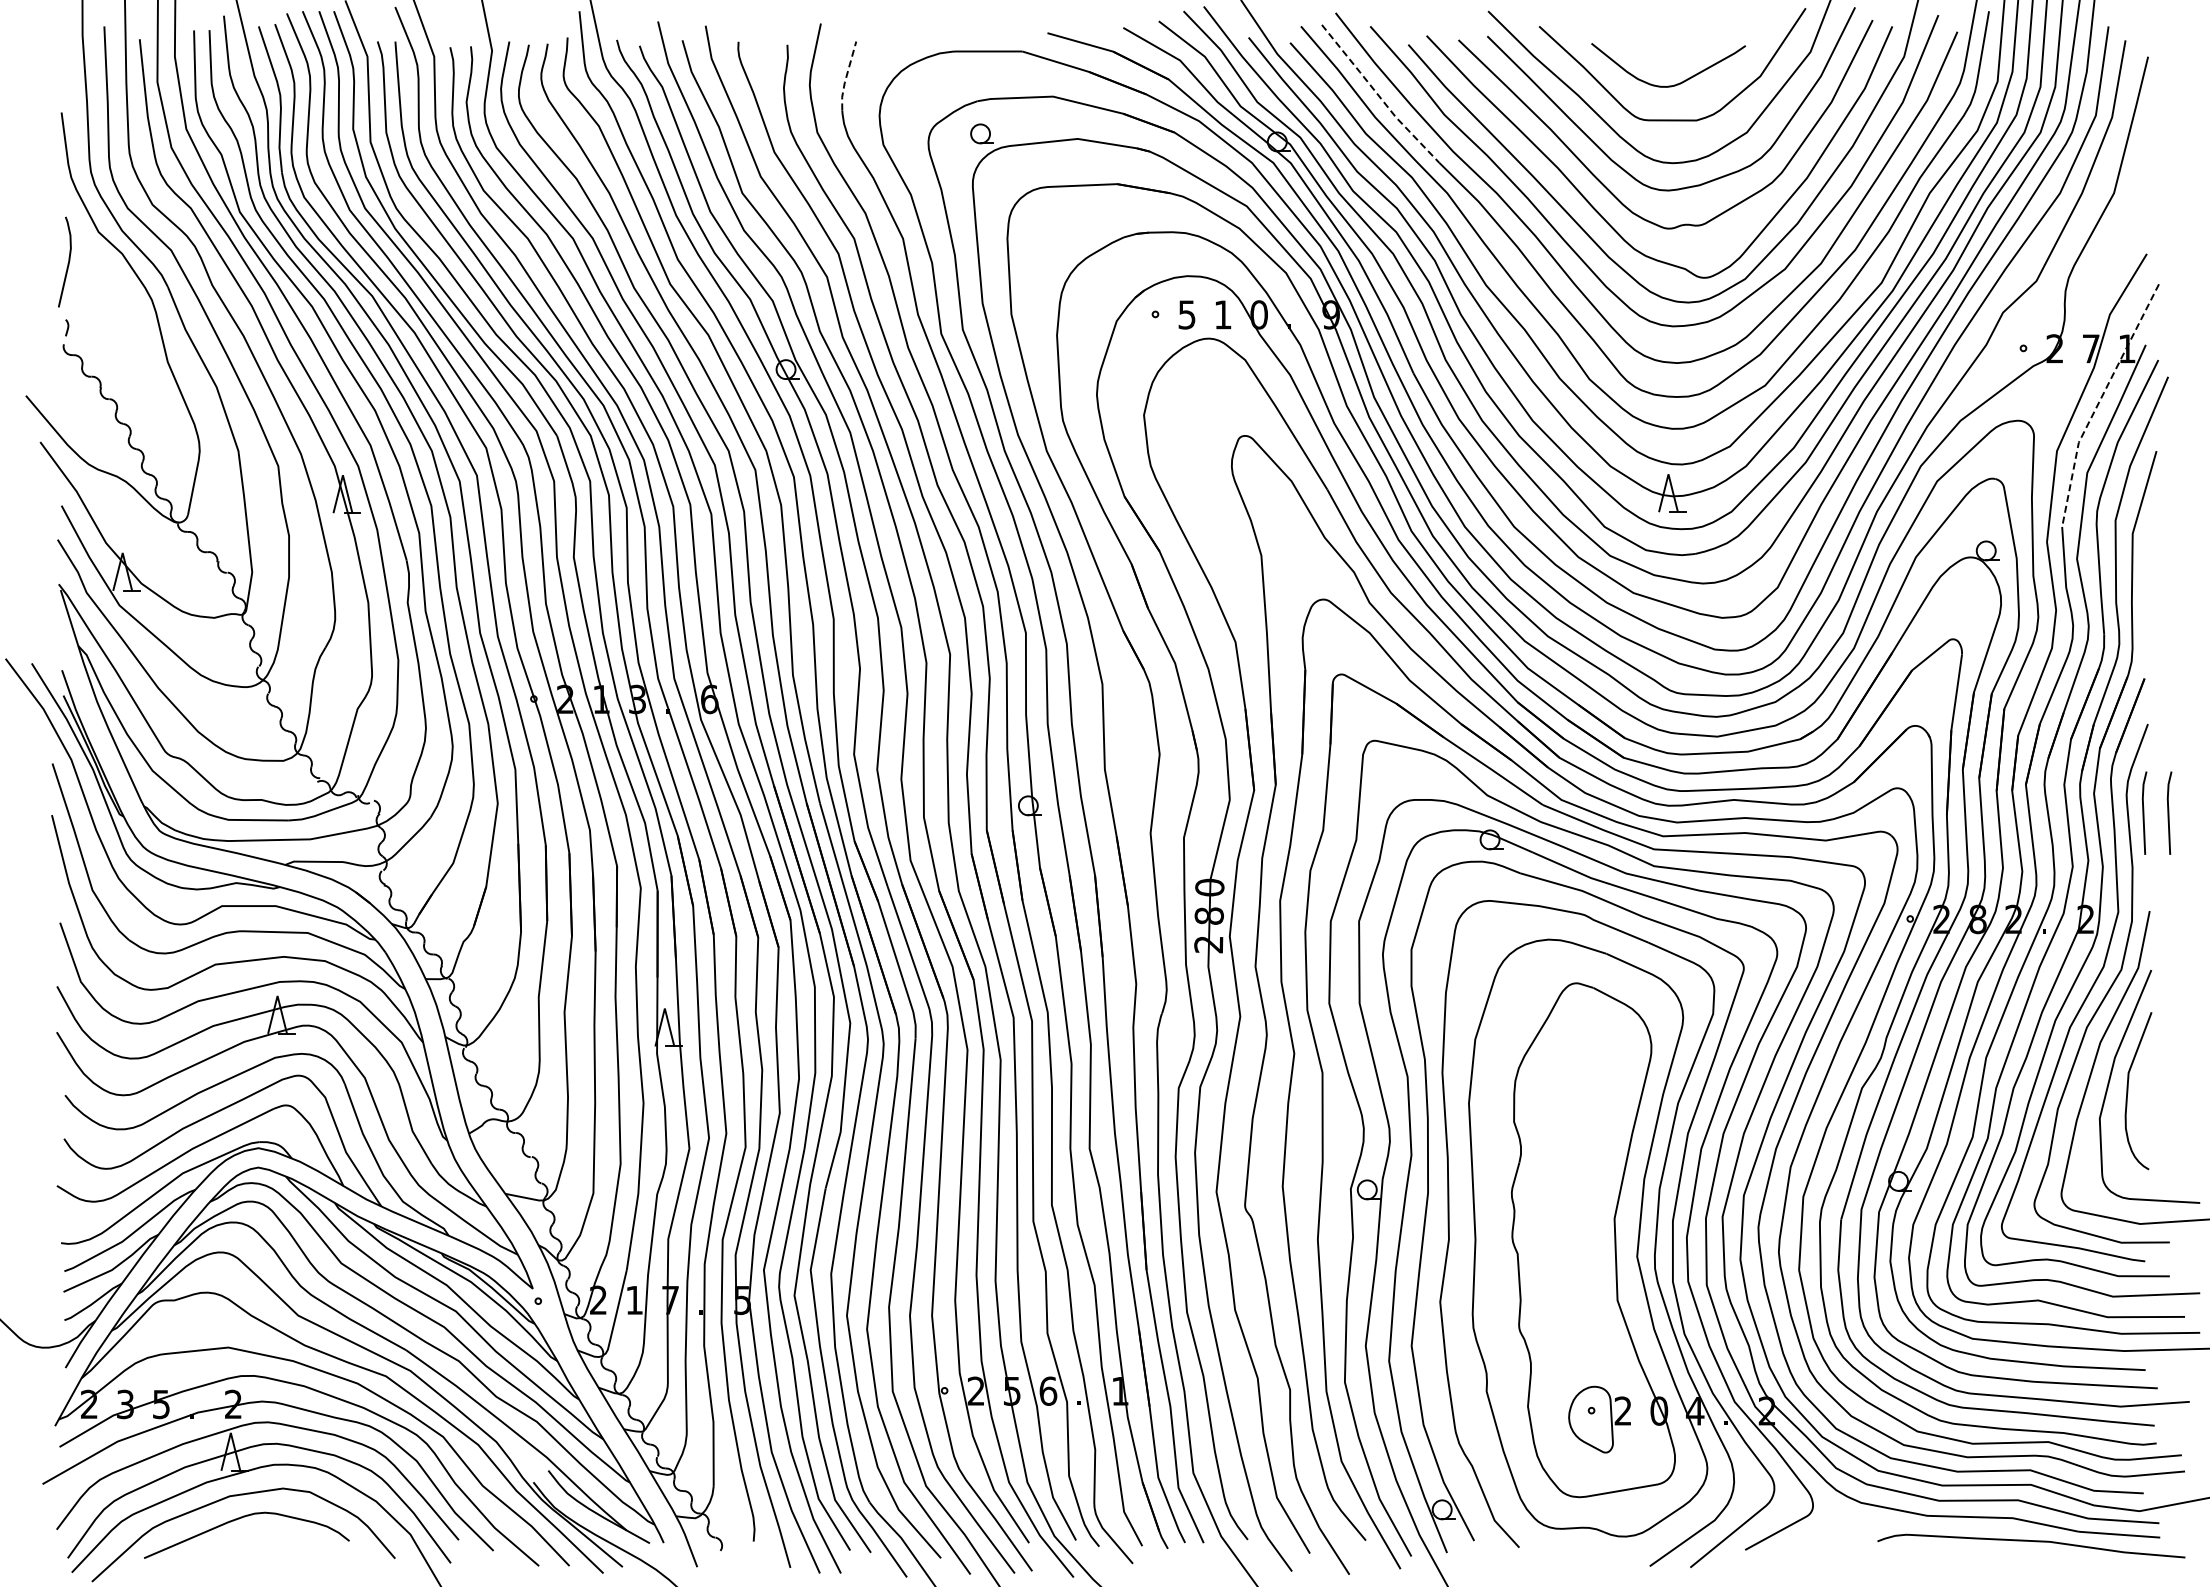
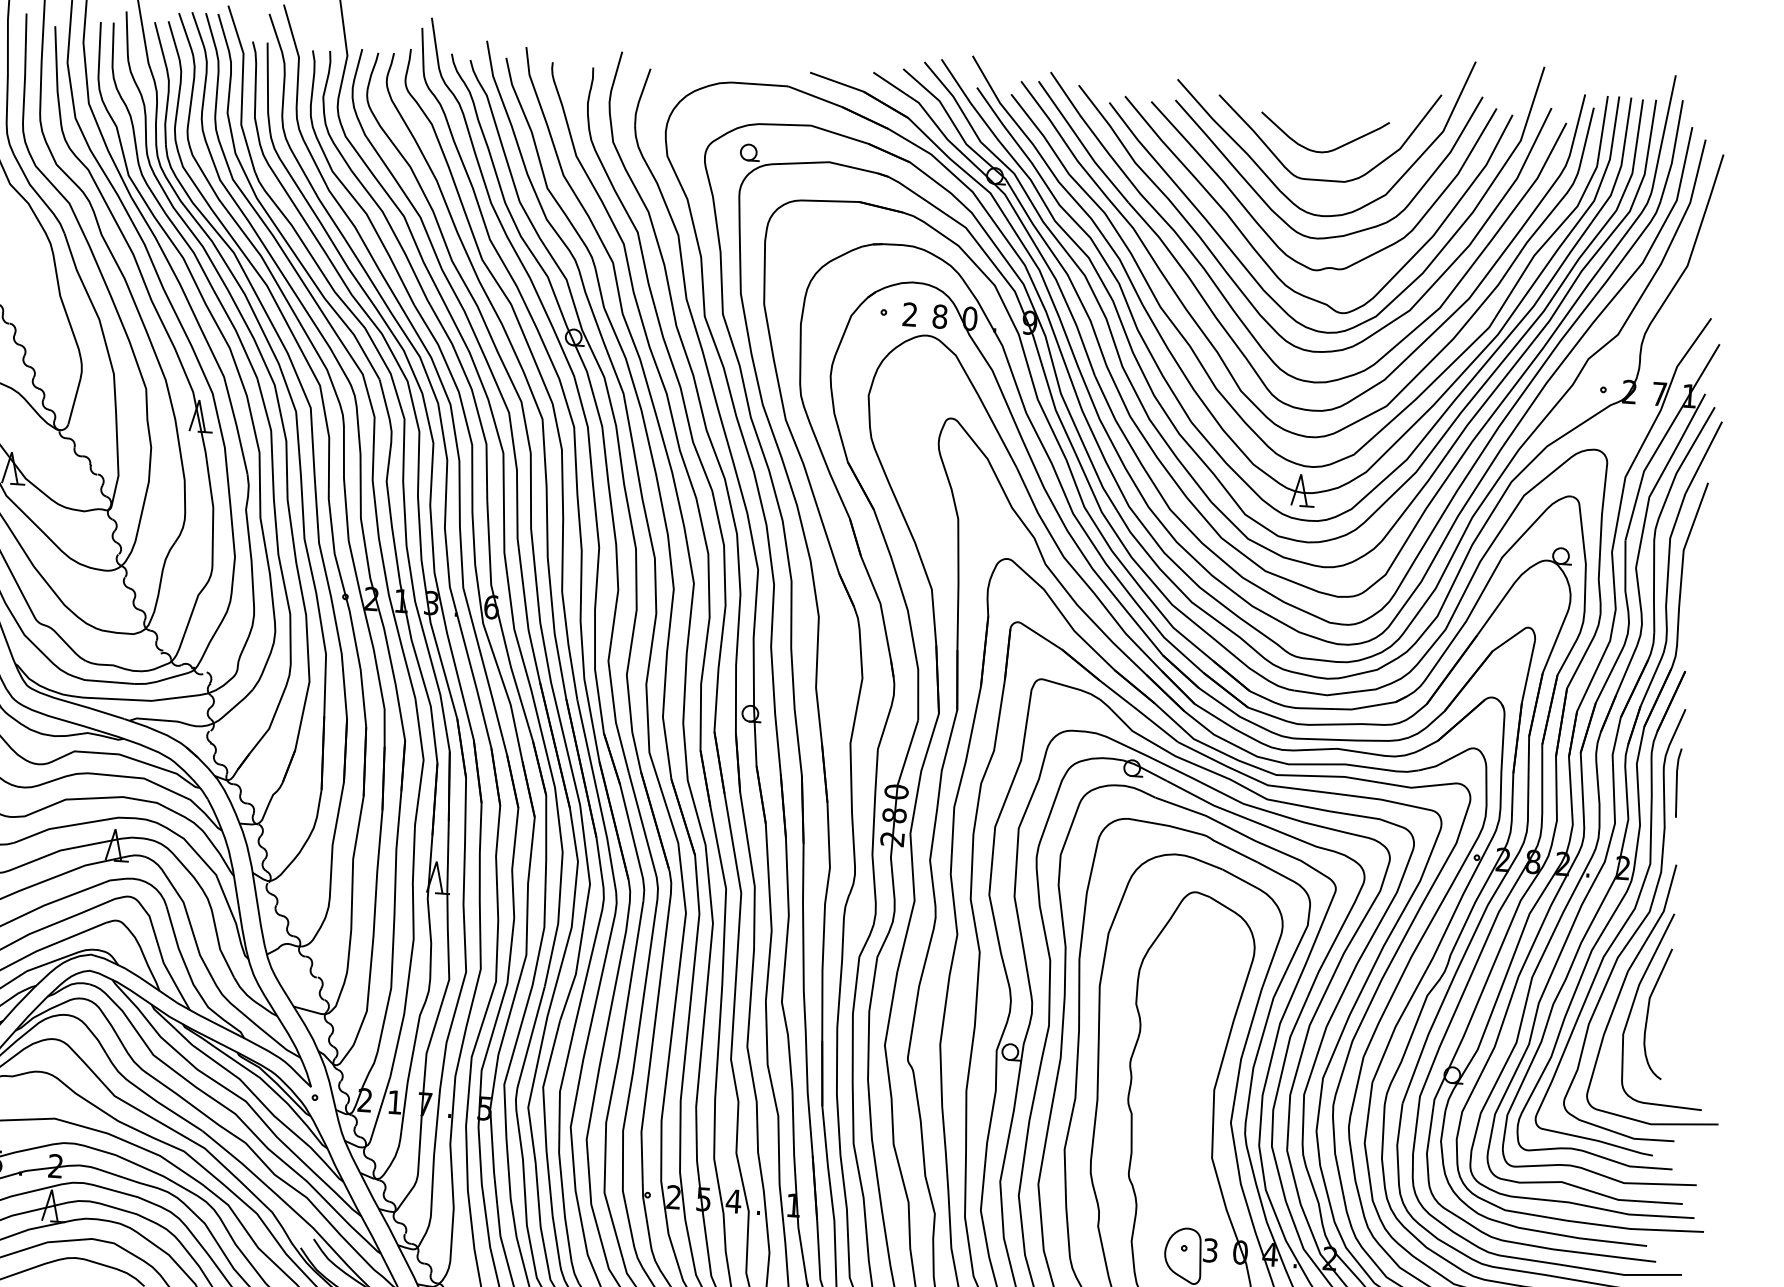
line: (846, 77) -> (640, 98), dashed -> solid
line: (1378, 95) -> (1081, 143), dashed -> solid
text: (1186, 314) -> (909, 314), 5 -> 2
text: (1222, 314) -> (939, 316), 1 -> 8
line: (2099, 401) -> (1663, 438), dashed -> solid
line: (2169, 812) -> (1698, 783), removed
text: (1048, 1390) -> (734, 1200), 6 -> 4
text: (1622, 1410) -> (1209, 1249), 2 -> 3

